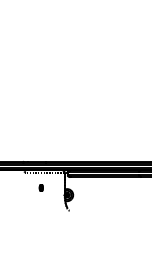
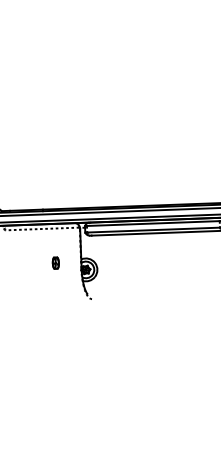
part: (40, 187) -> (54, 262), moved

